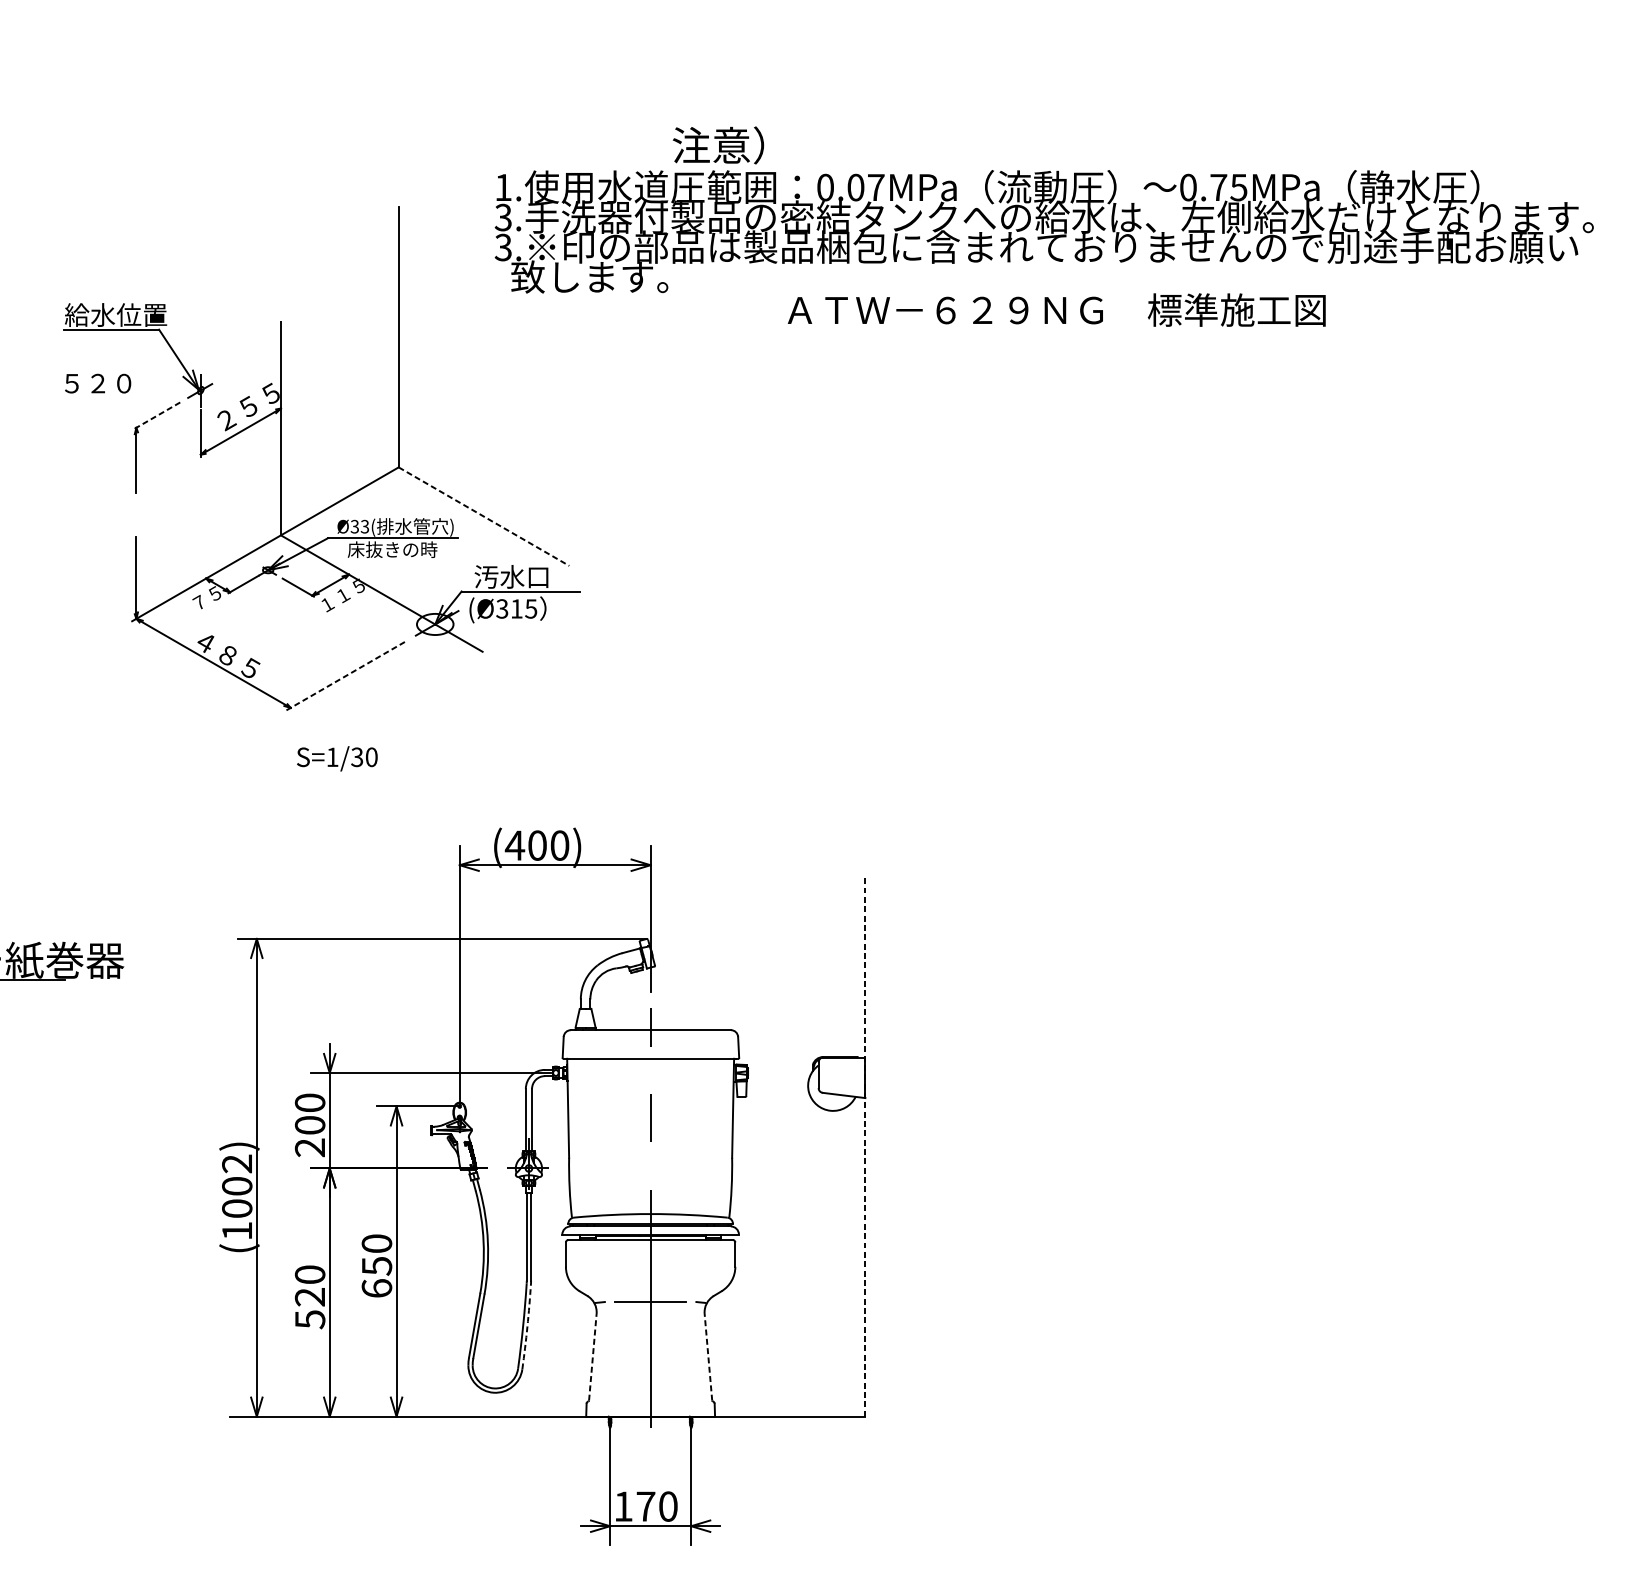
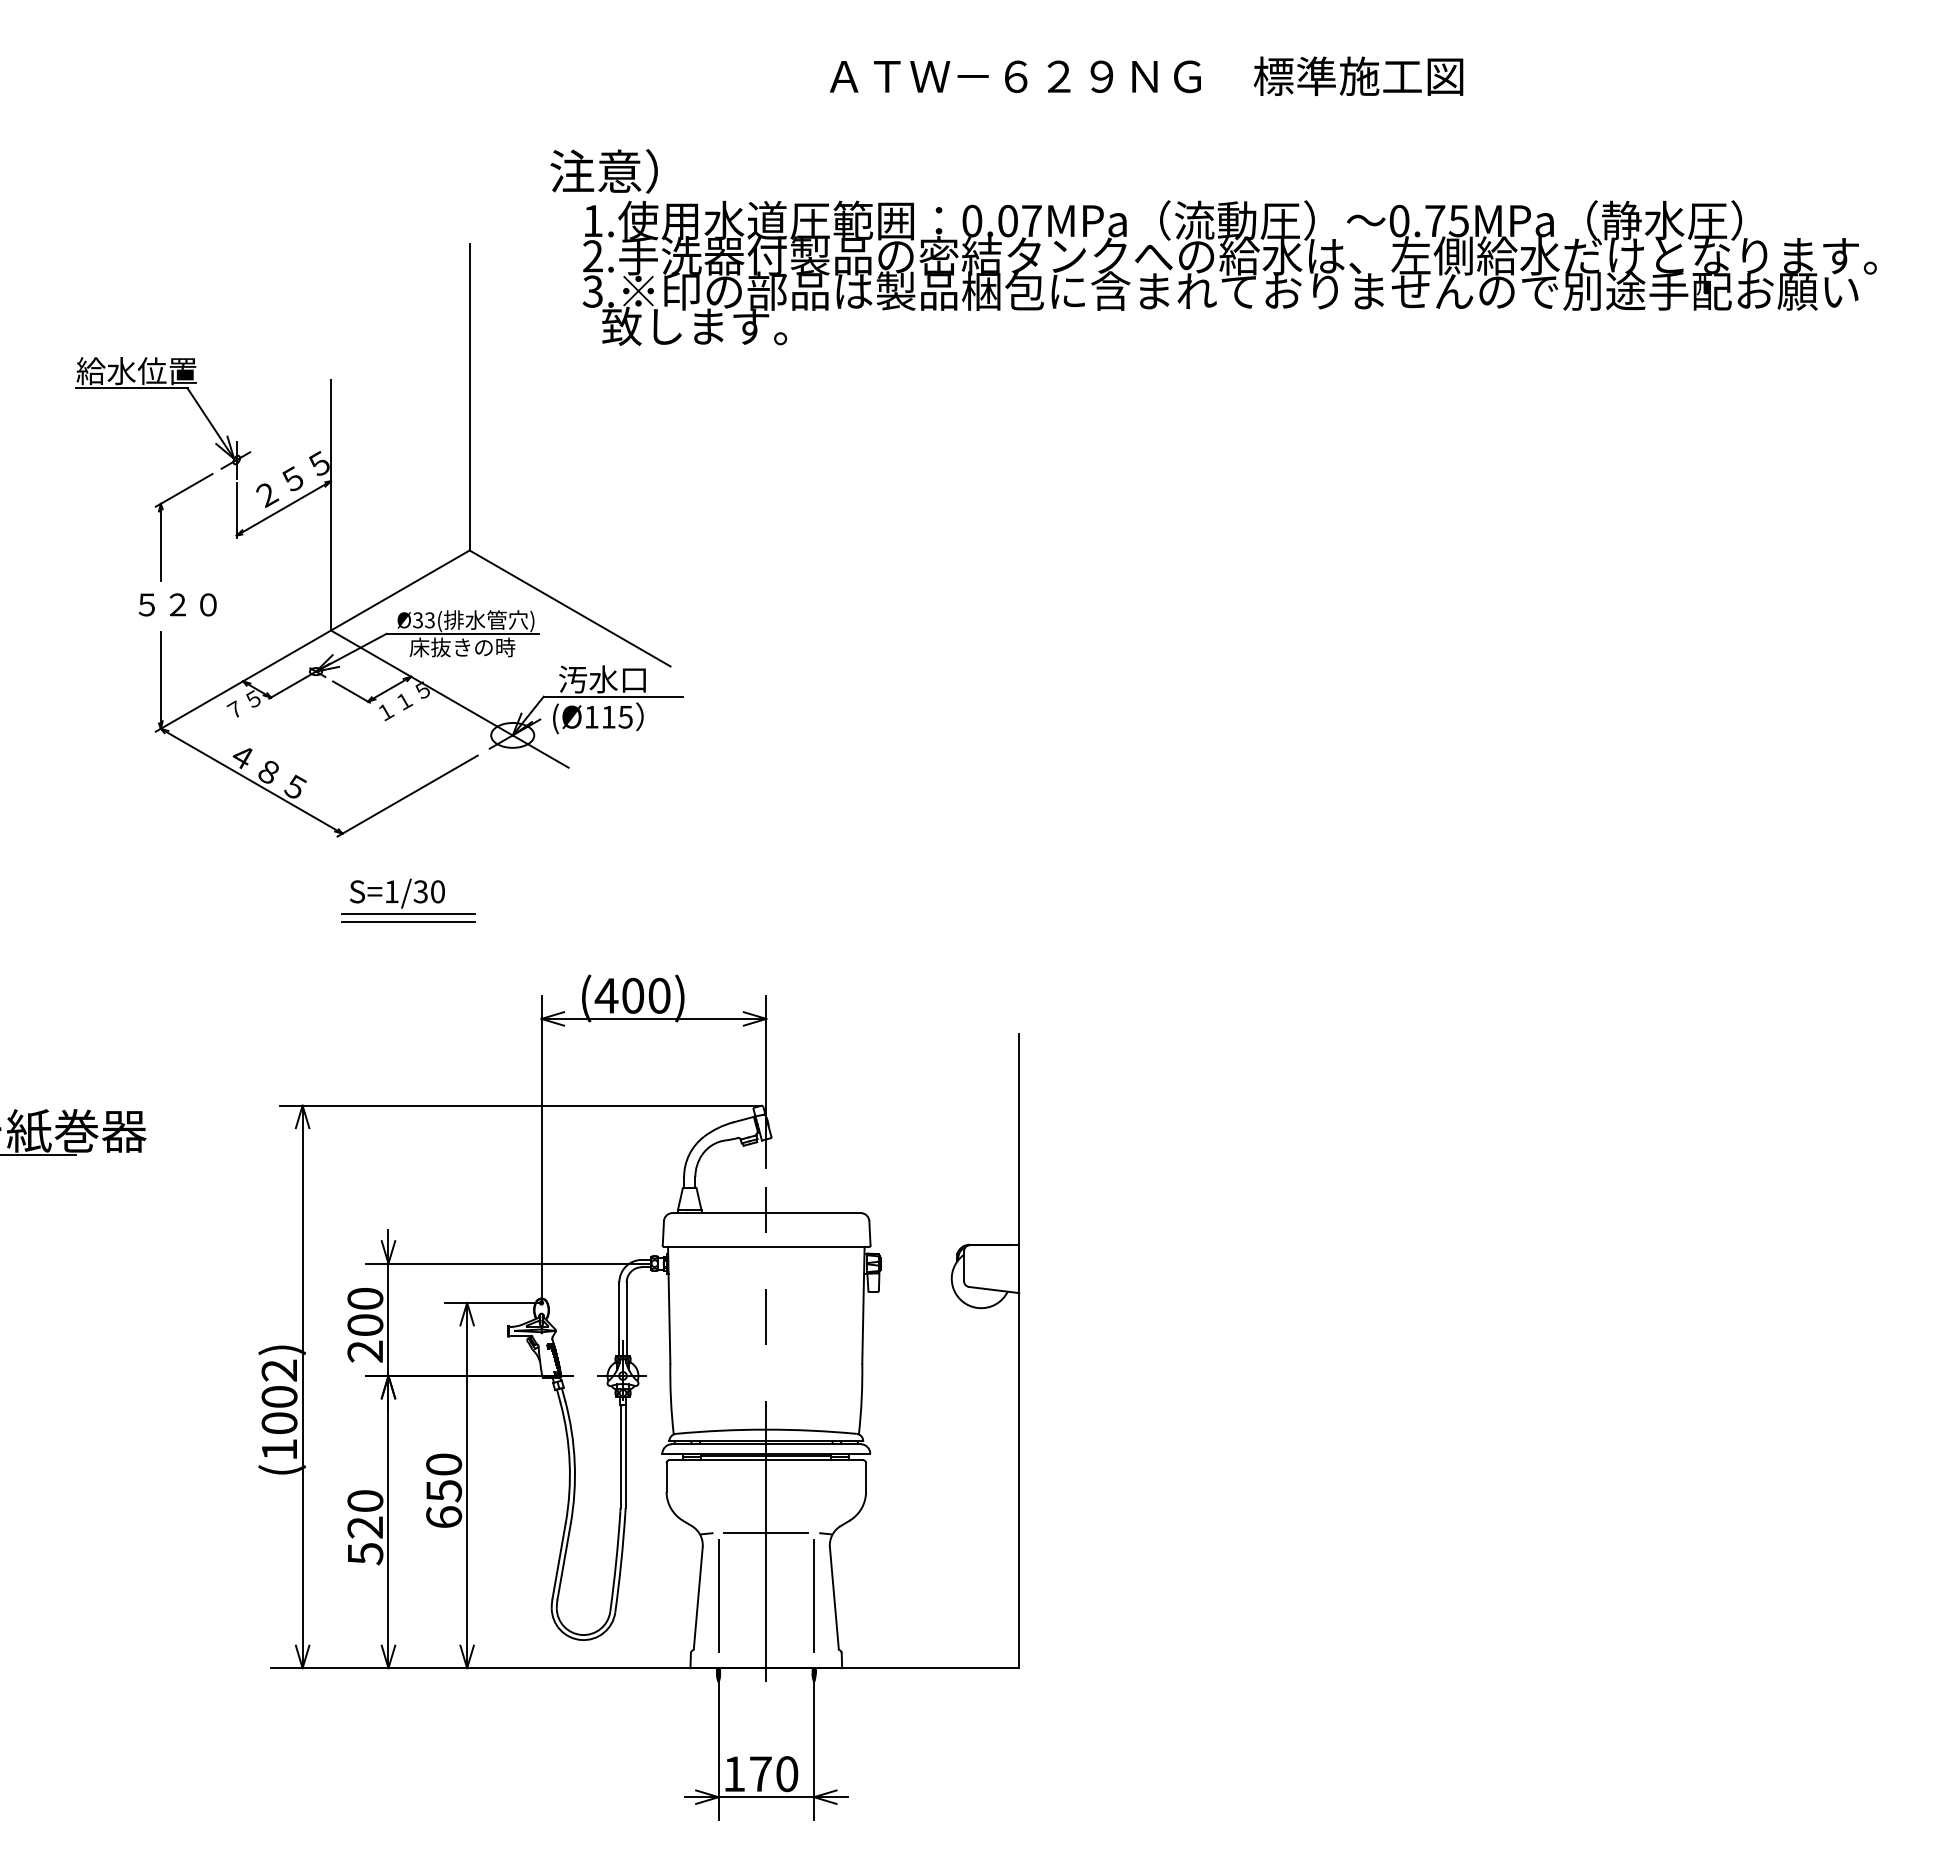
text: (717, 145) -> (603, 171), moved
text: (503, 217) -> (592, 256), 3. -> 2.
text: (1056, 309) -> (1146, 75), moved
text: (97, 383) -> (177, 604), moved
line: (156, 416) -> (184, 490), dashed -> solid
line: (484, 516) -> (570, 608), dashed -> solid
text: (502, 608) -> (591, 716), (Ø315 -> (Ø115
line: (345, 676) -> (407, 796), dashed -> solid
line: (346, 776) -> (408, 914), added
line: (346, 782) -> (408, 921), added
line: (865, 1146) -> (1019, 1350), dashed -> solid
arc: (527, 1326) -> (621, 1562), dashed -> solid
line: (610, 1354) -> (718, 1595), added
line: (690, 1354) -> (813, 1595), added
line: (593, 1356) -> (698, 1597), dashed -> solid
line: (708, 1356) -> (834, 1597), dashed -> solid

